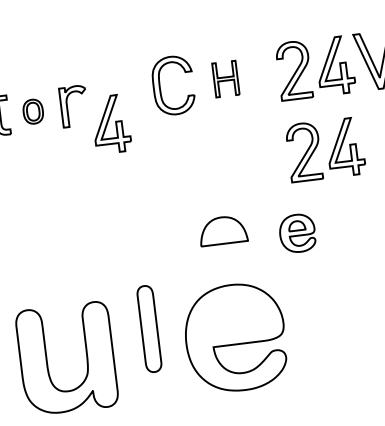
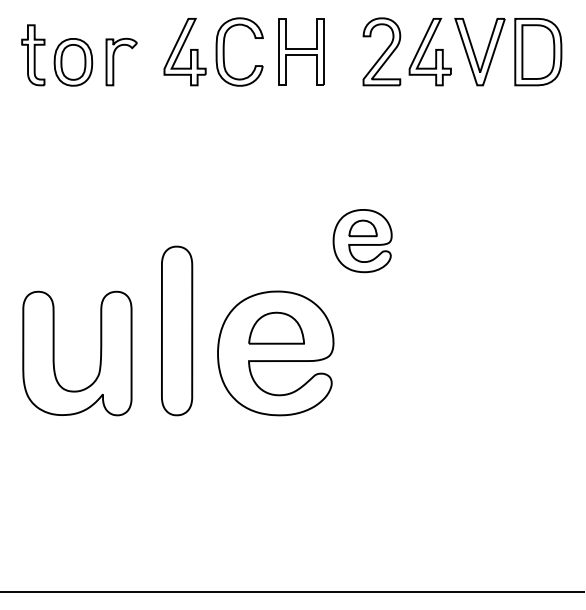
part: (225, 78) -> (301, 51), size x1.67
part: (33, 111) -> (73, 62), size x1.67
part: (110, 124) -> (184, 52), moved
part: (317, 145) -> (398, 142), removed
part: (222, 229) -> (276, 327), moved
part: (297, 233) -> (362, 241), size x1.43
part: (149, 328) -> (177, 330), size x1.67

